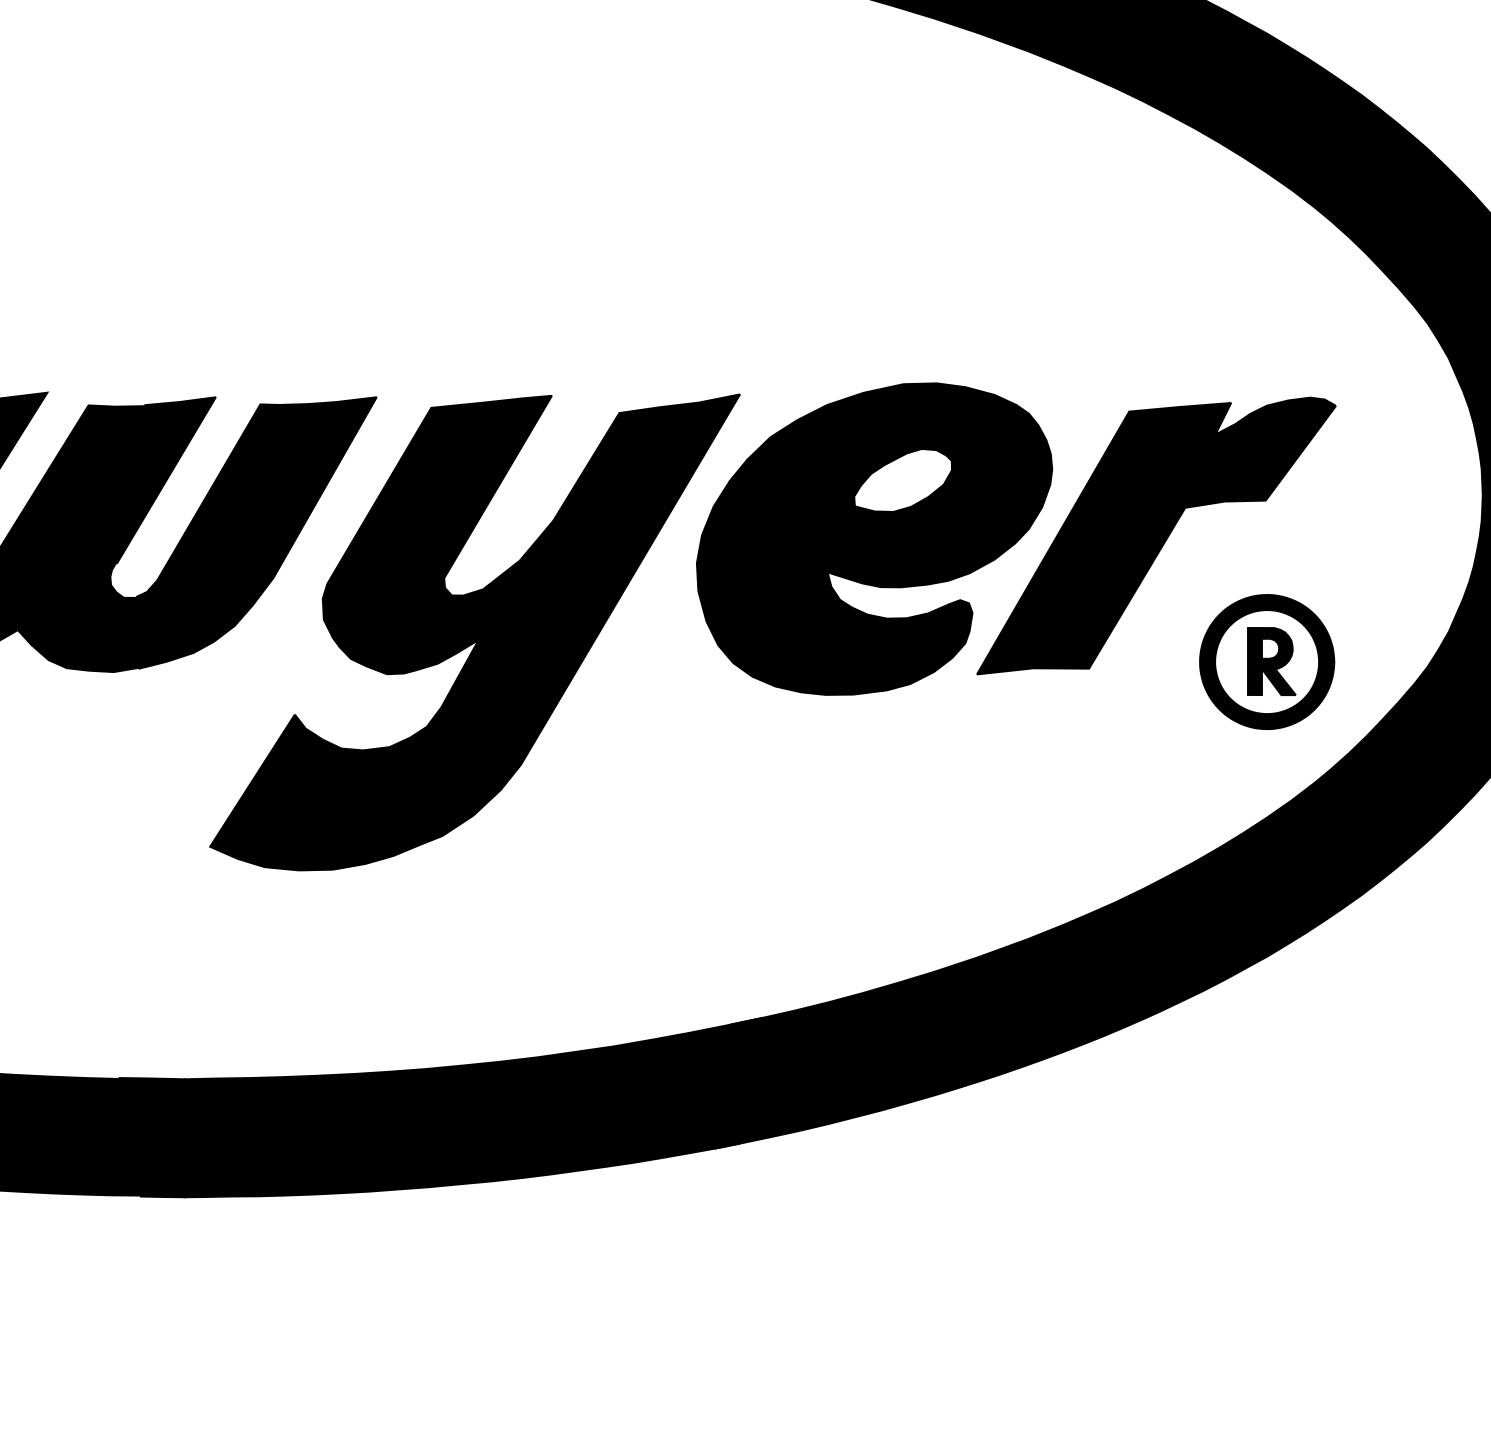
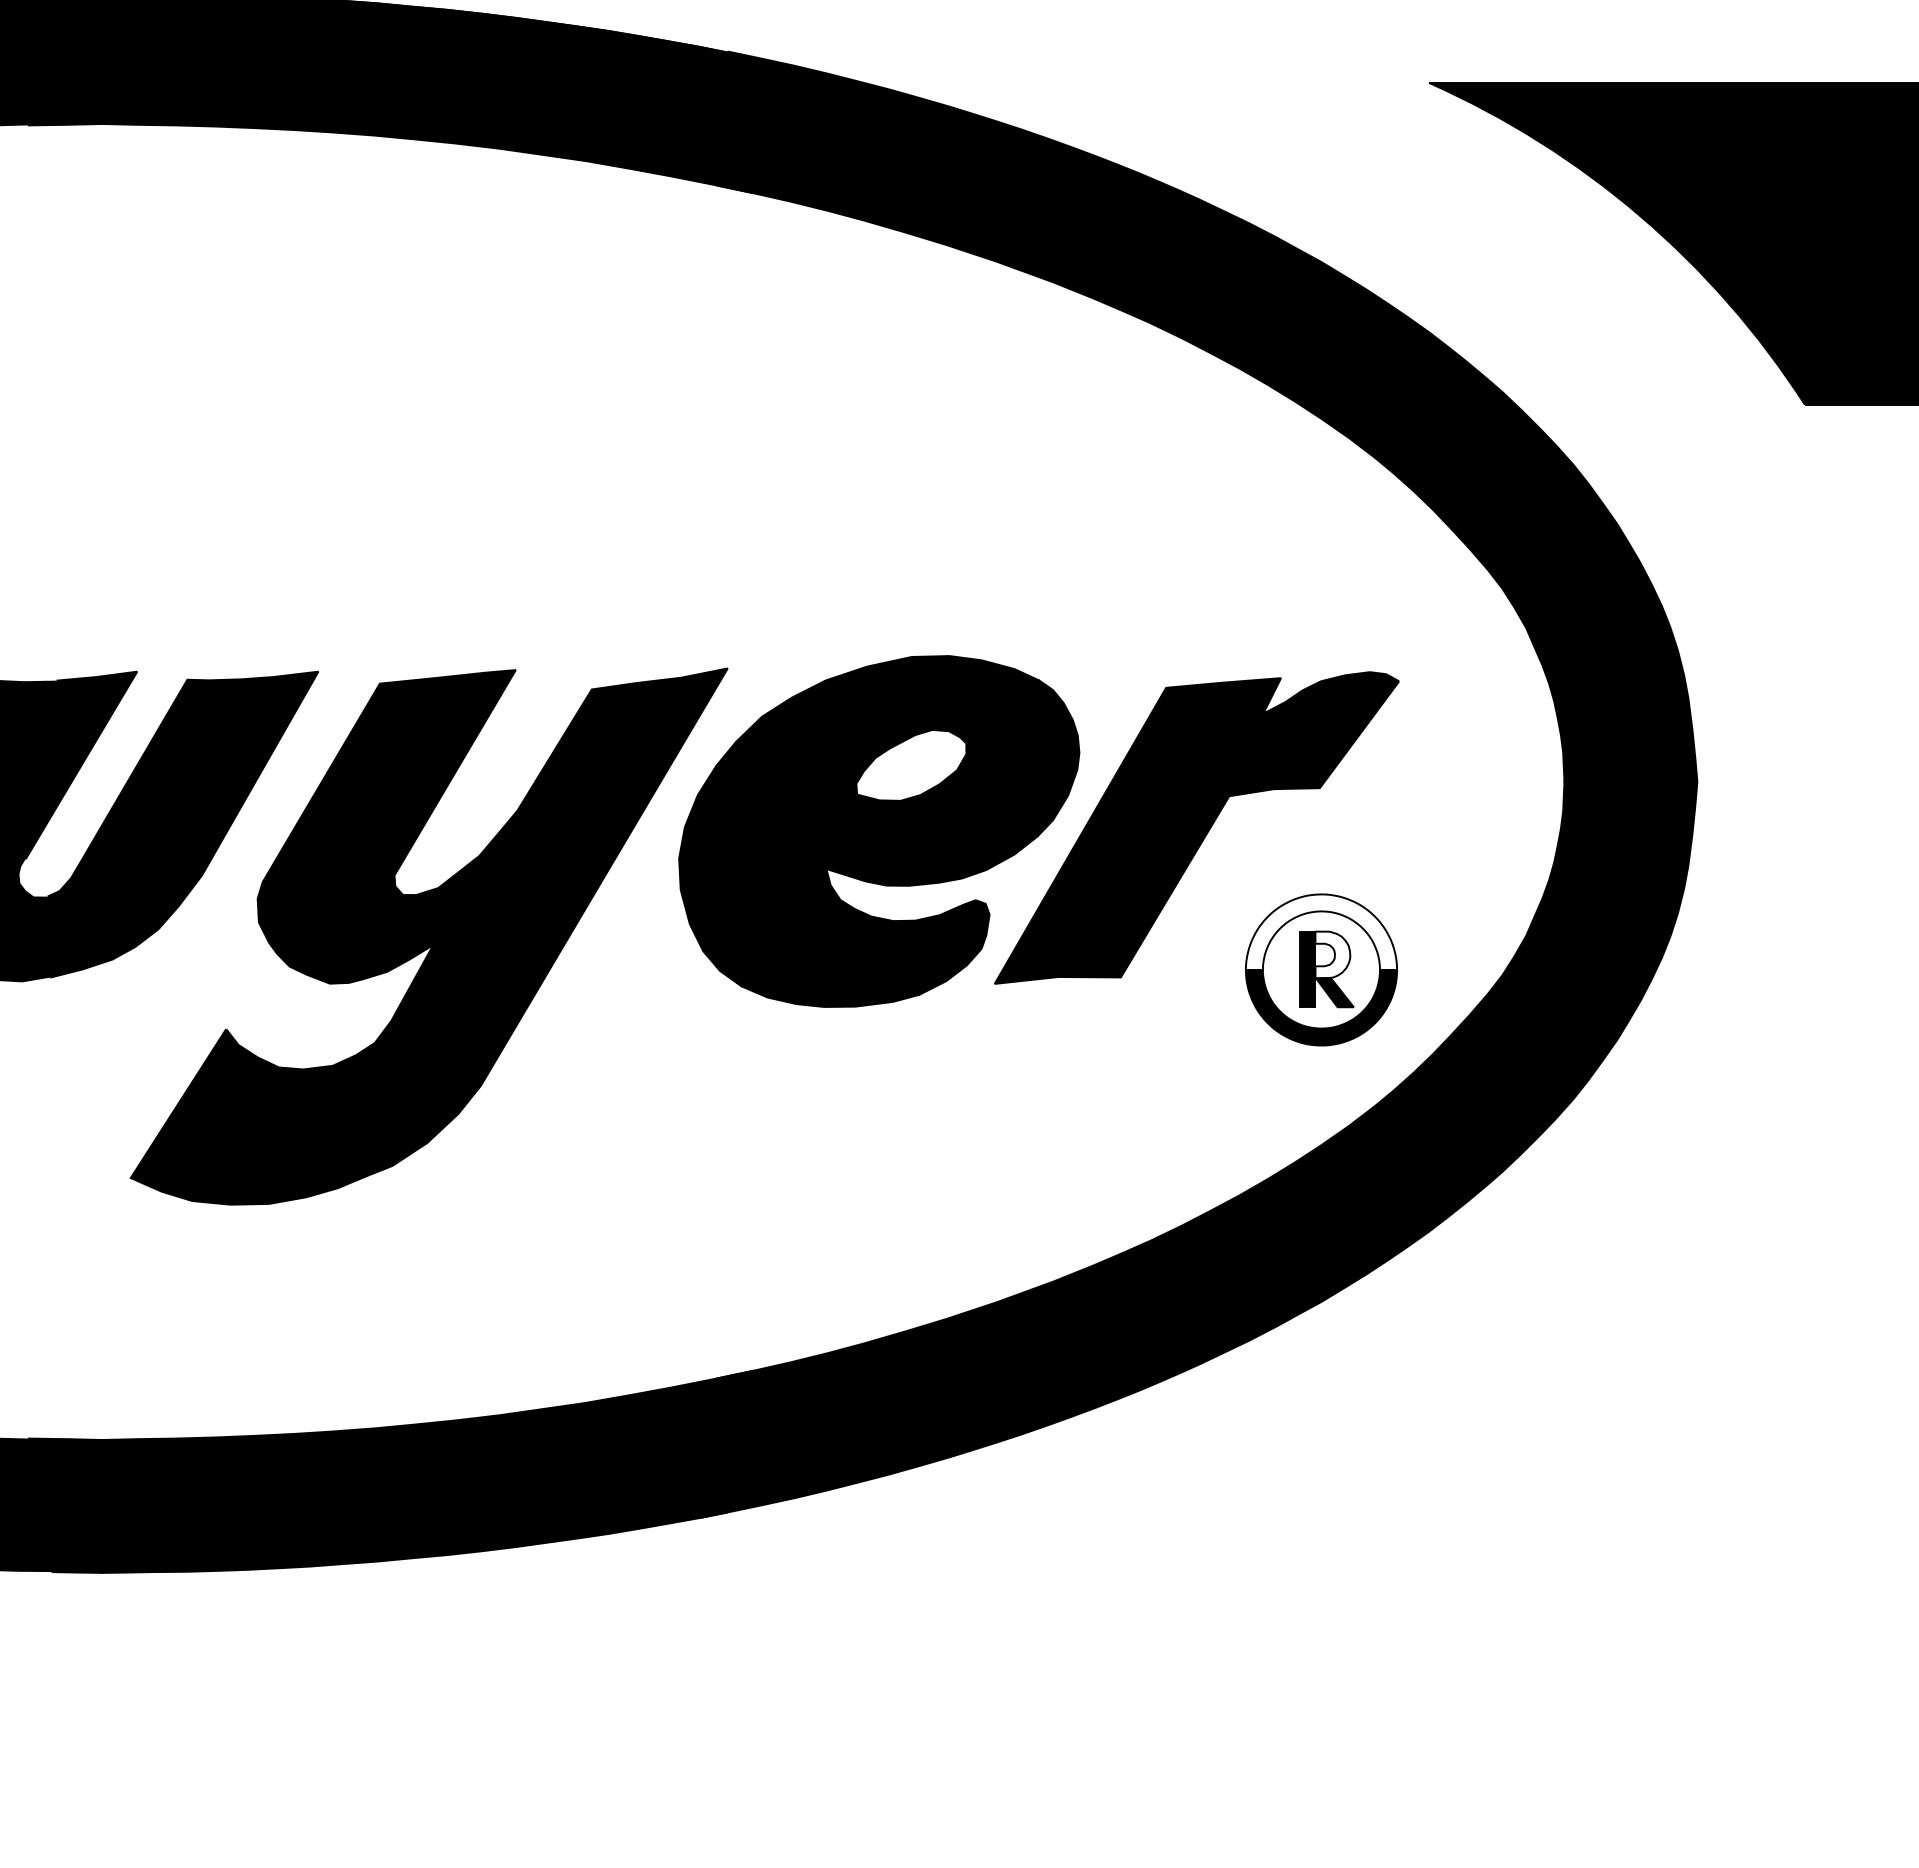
fill: (1267, 627) -> (1321, 931), removed
fill: (1276, 648) -> (1332, 954), removed

